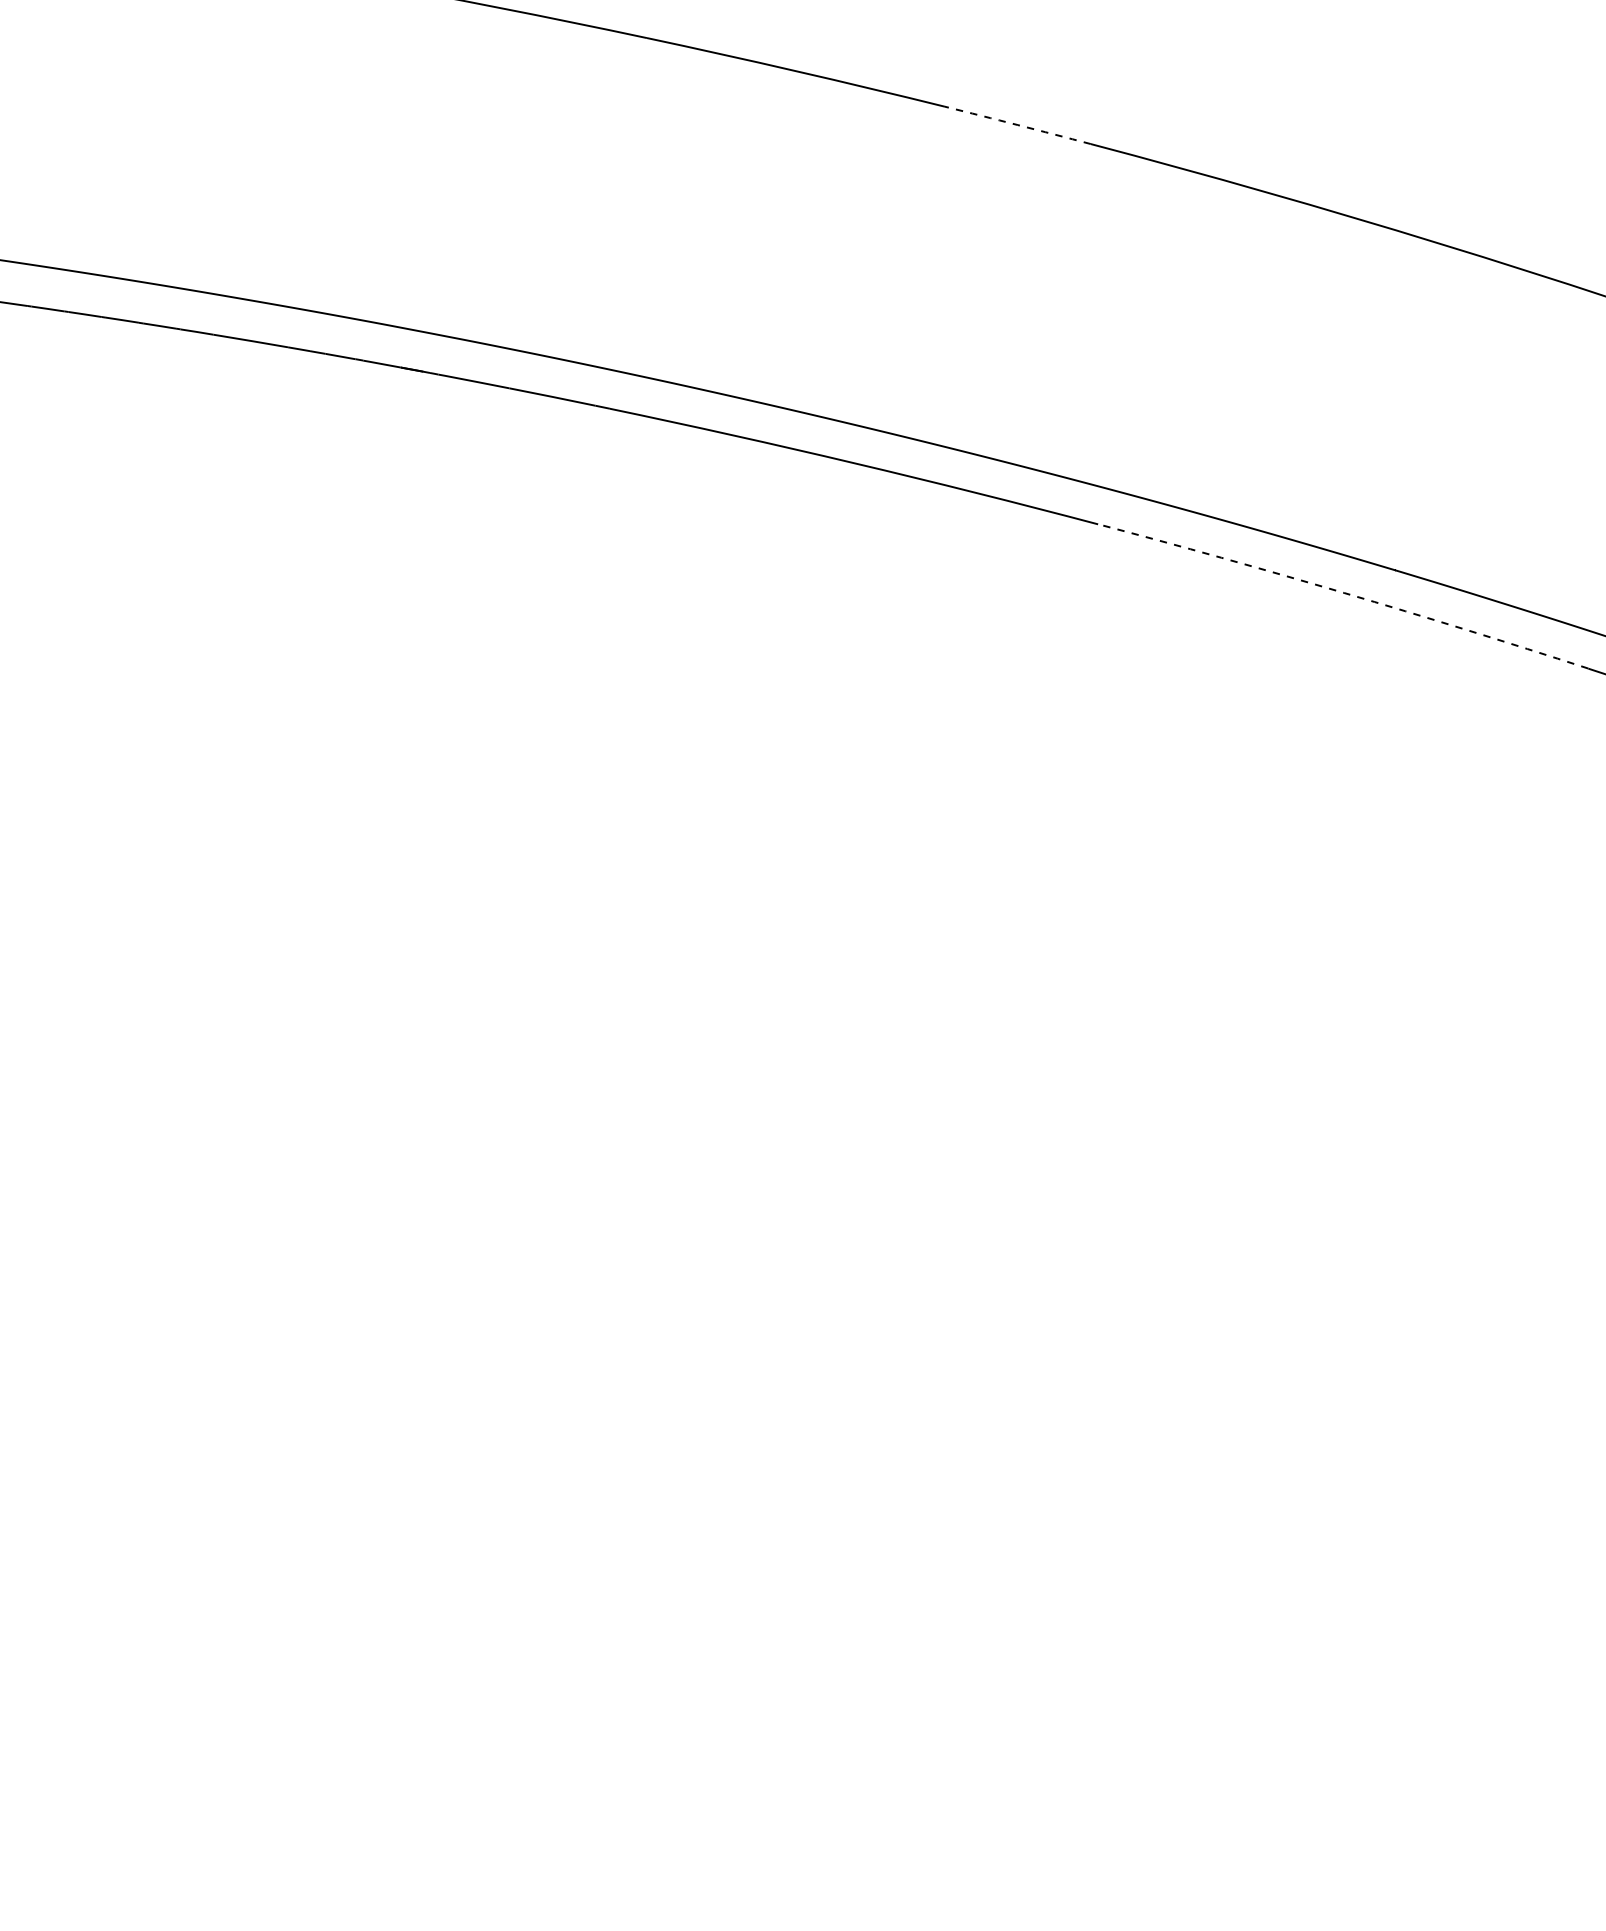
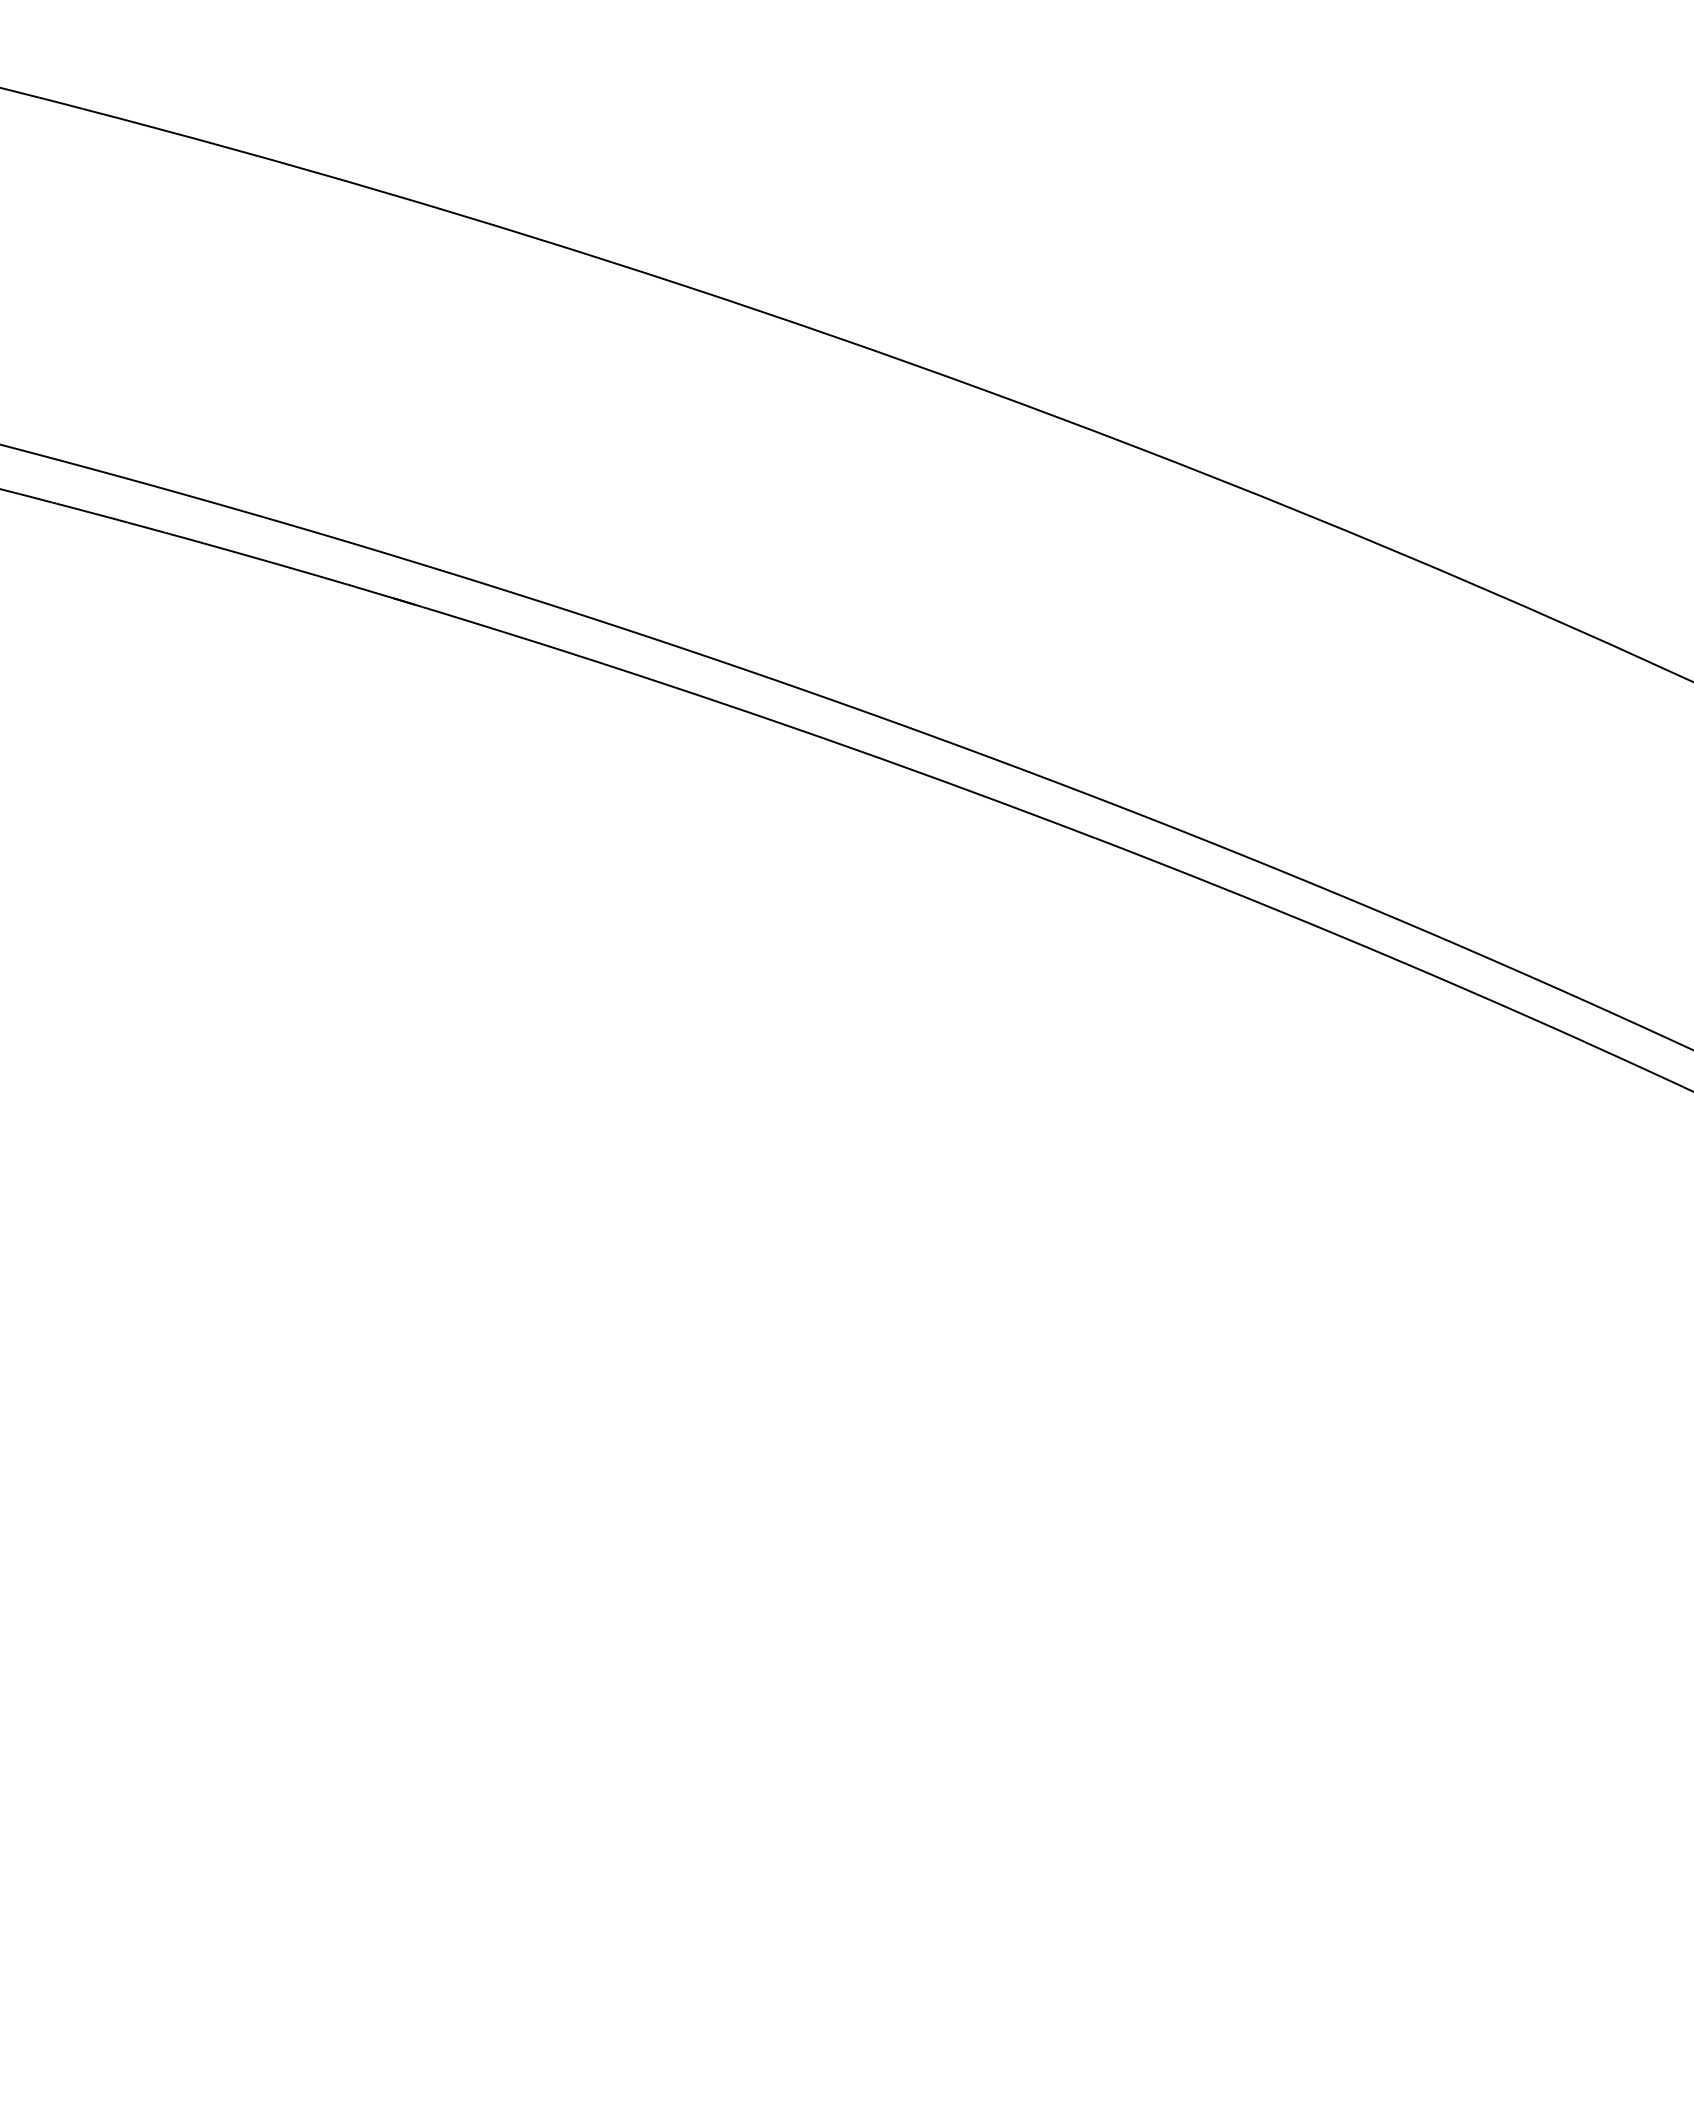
arc: (1018, 125) -> (1057, 417), dashed -> solid
arc: (1344, 592) -> (1341, 936), dashed -> solid

